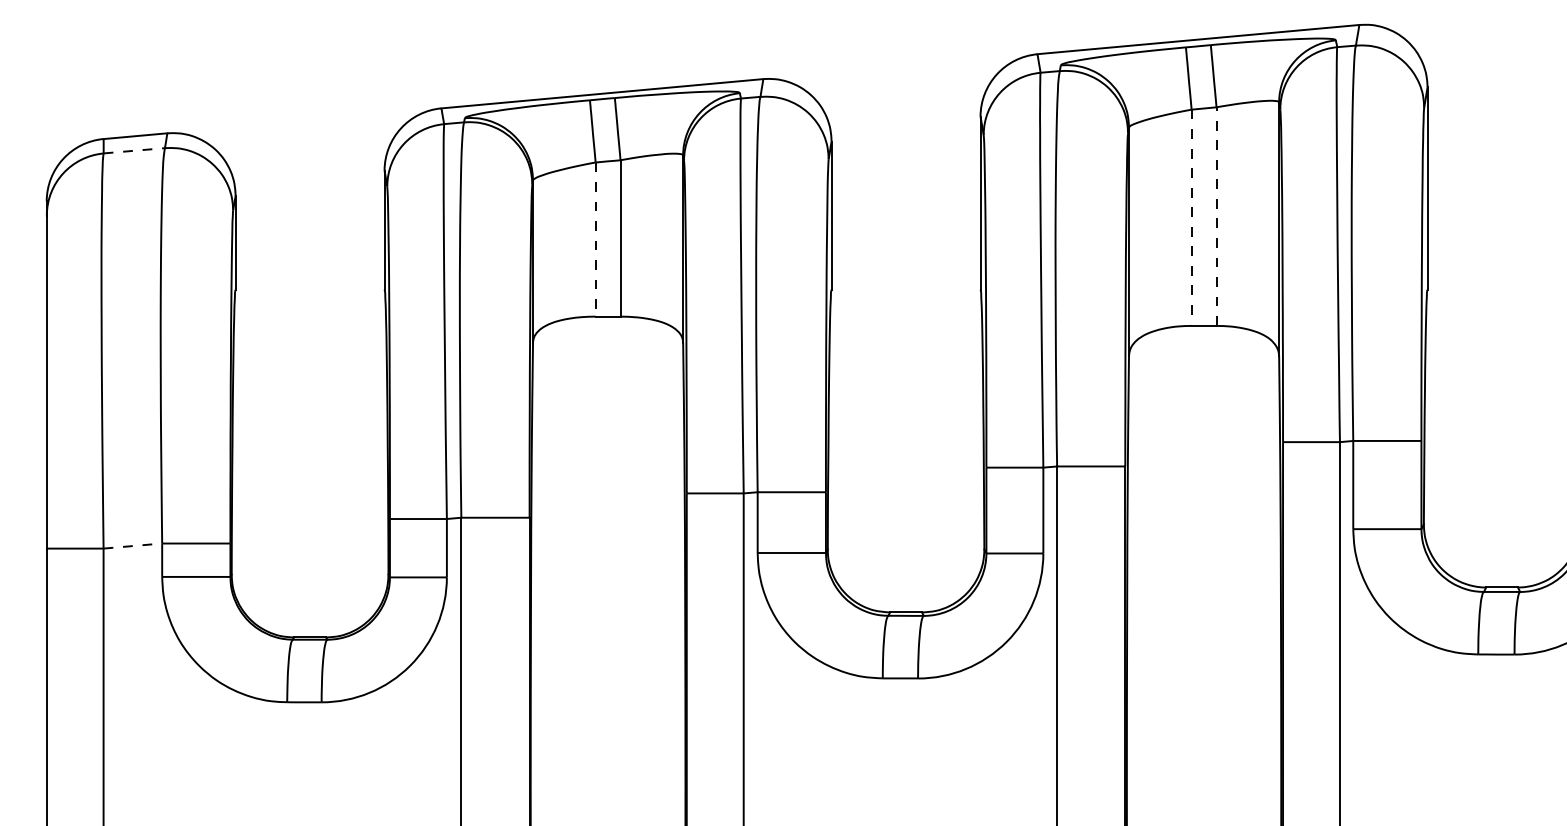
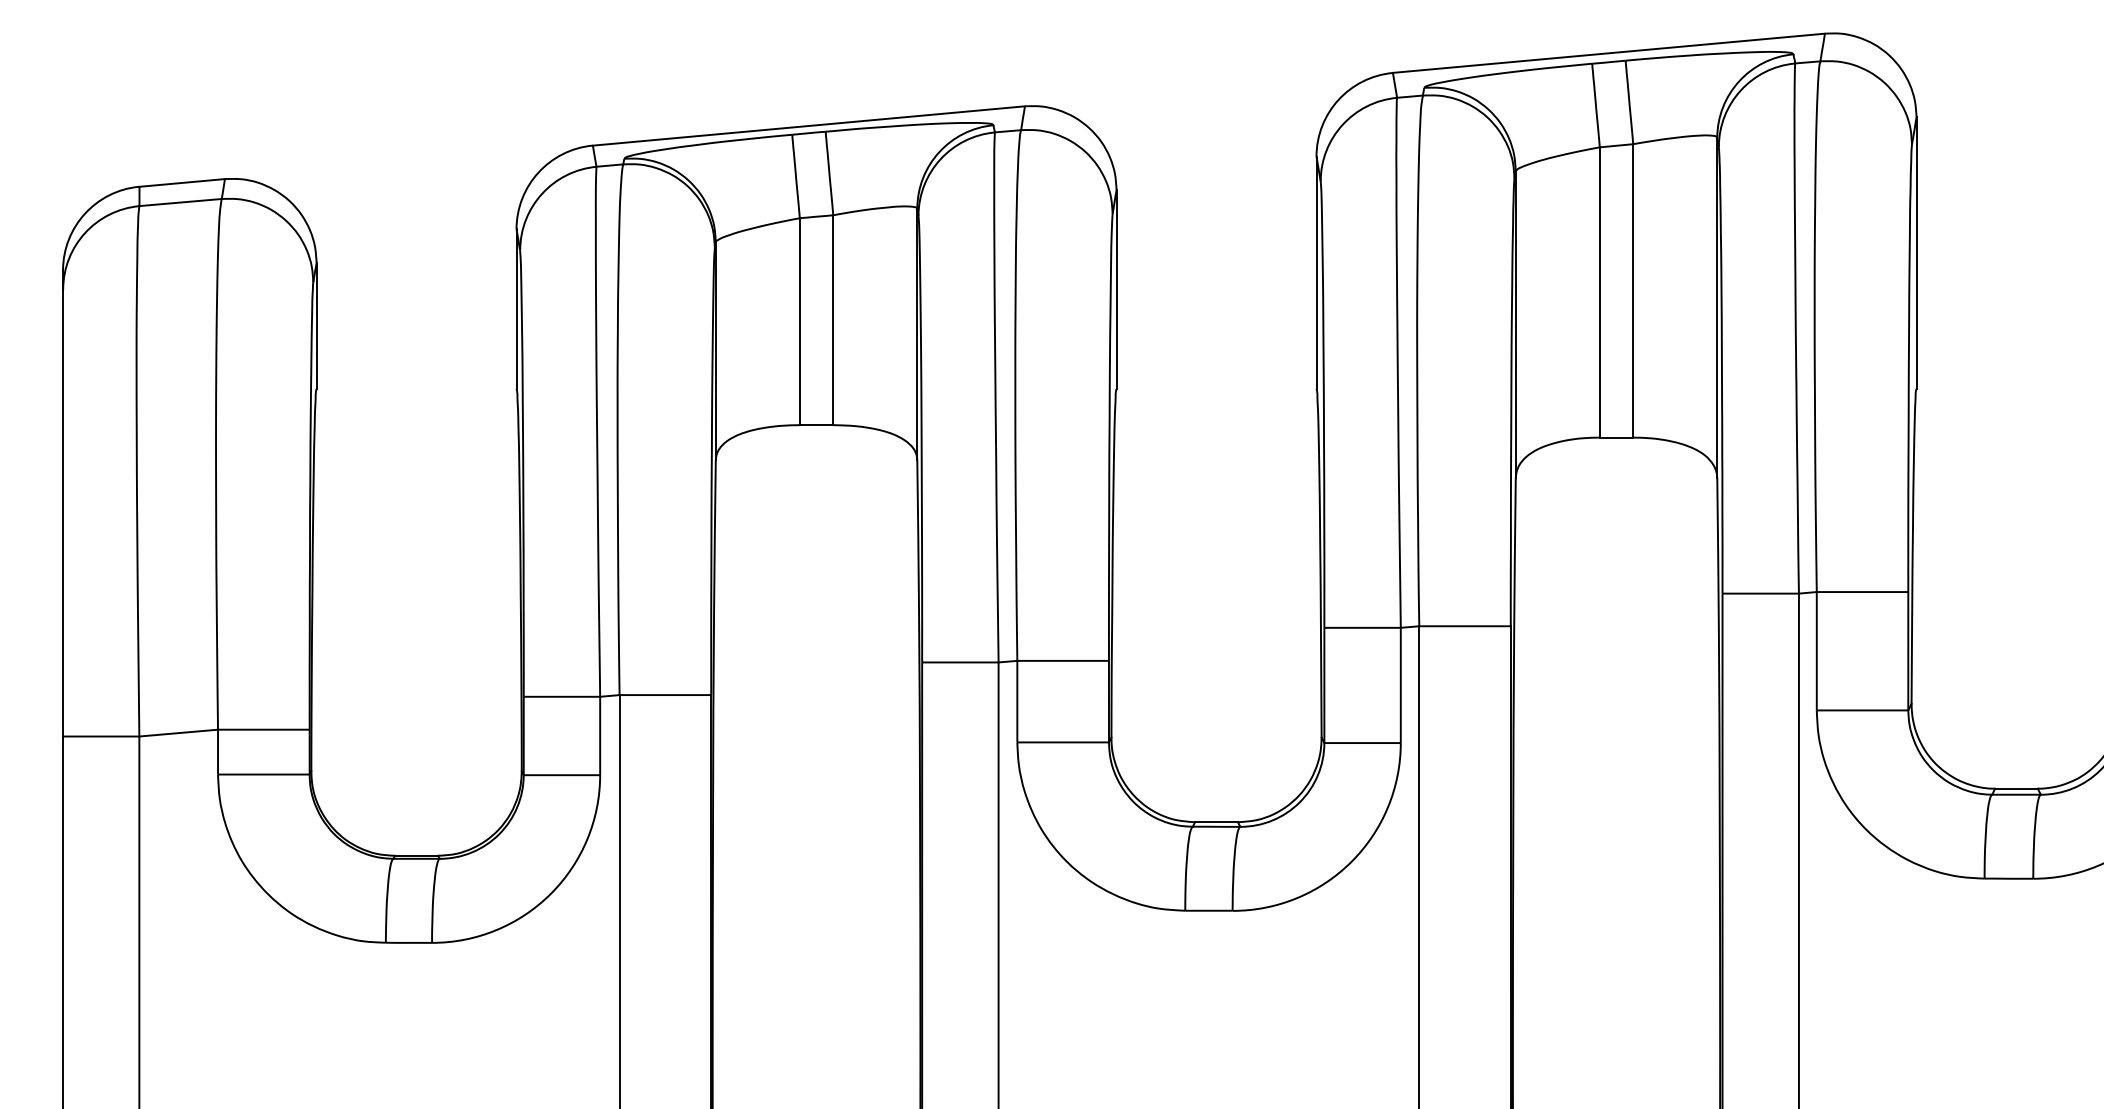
line: (134, 150) -> (181, 202), dashed -> solid
line: (1216, 216) -> (1633, 290), dashed -> solid
line: (1191, 217) -> (1599, 292), dashed -> solid
line: (595, 240) -> (799, 322), dashed -> solid
line: (133, 546) -> (179, 733), dashed -> solid

